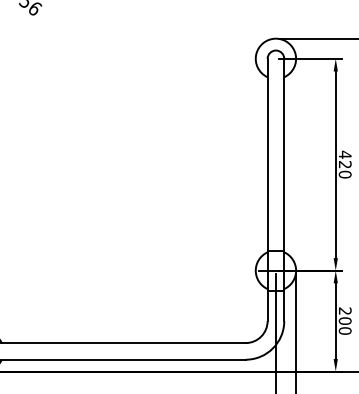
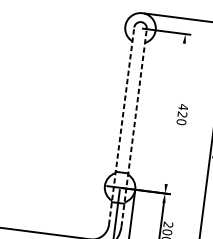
line: (335, 164) -> (175, 113), removed
line: (267, 189) -> (121, 125), solid -> dashed
line: (284, 189) -> (134, 127), solid -> dashed

